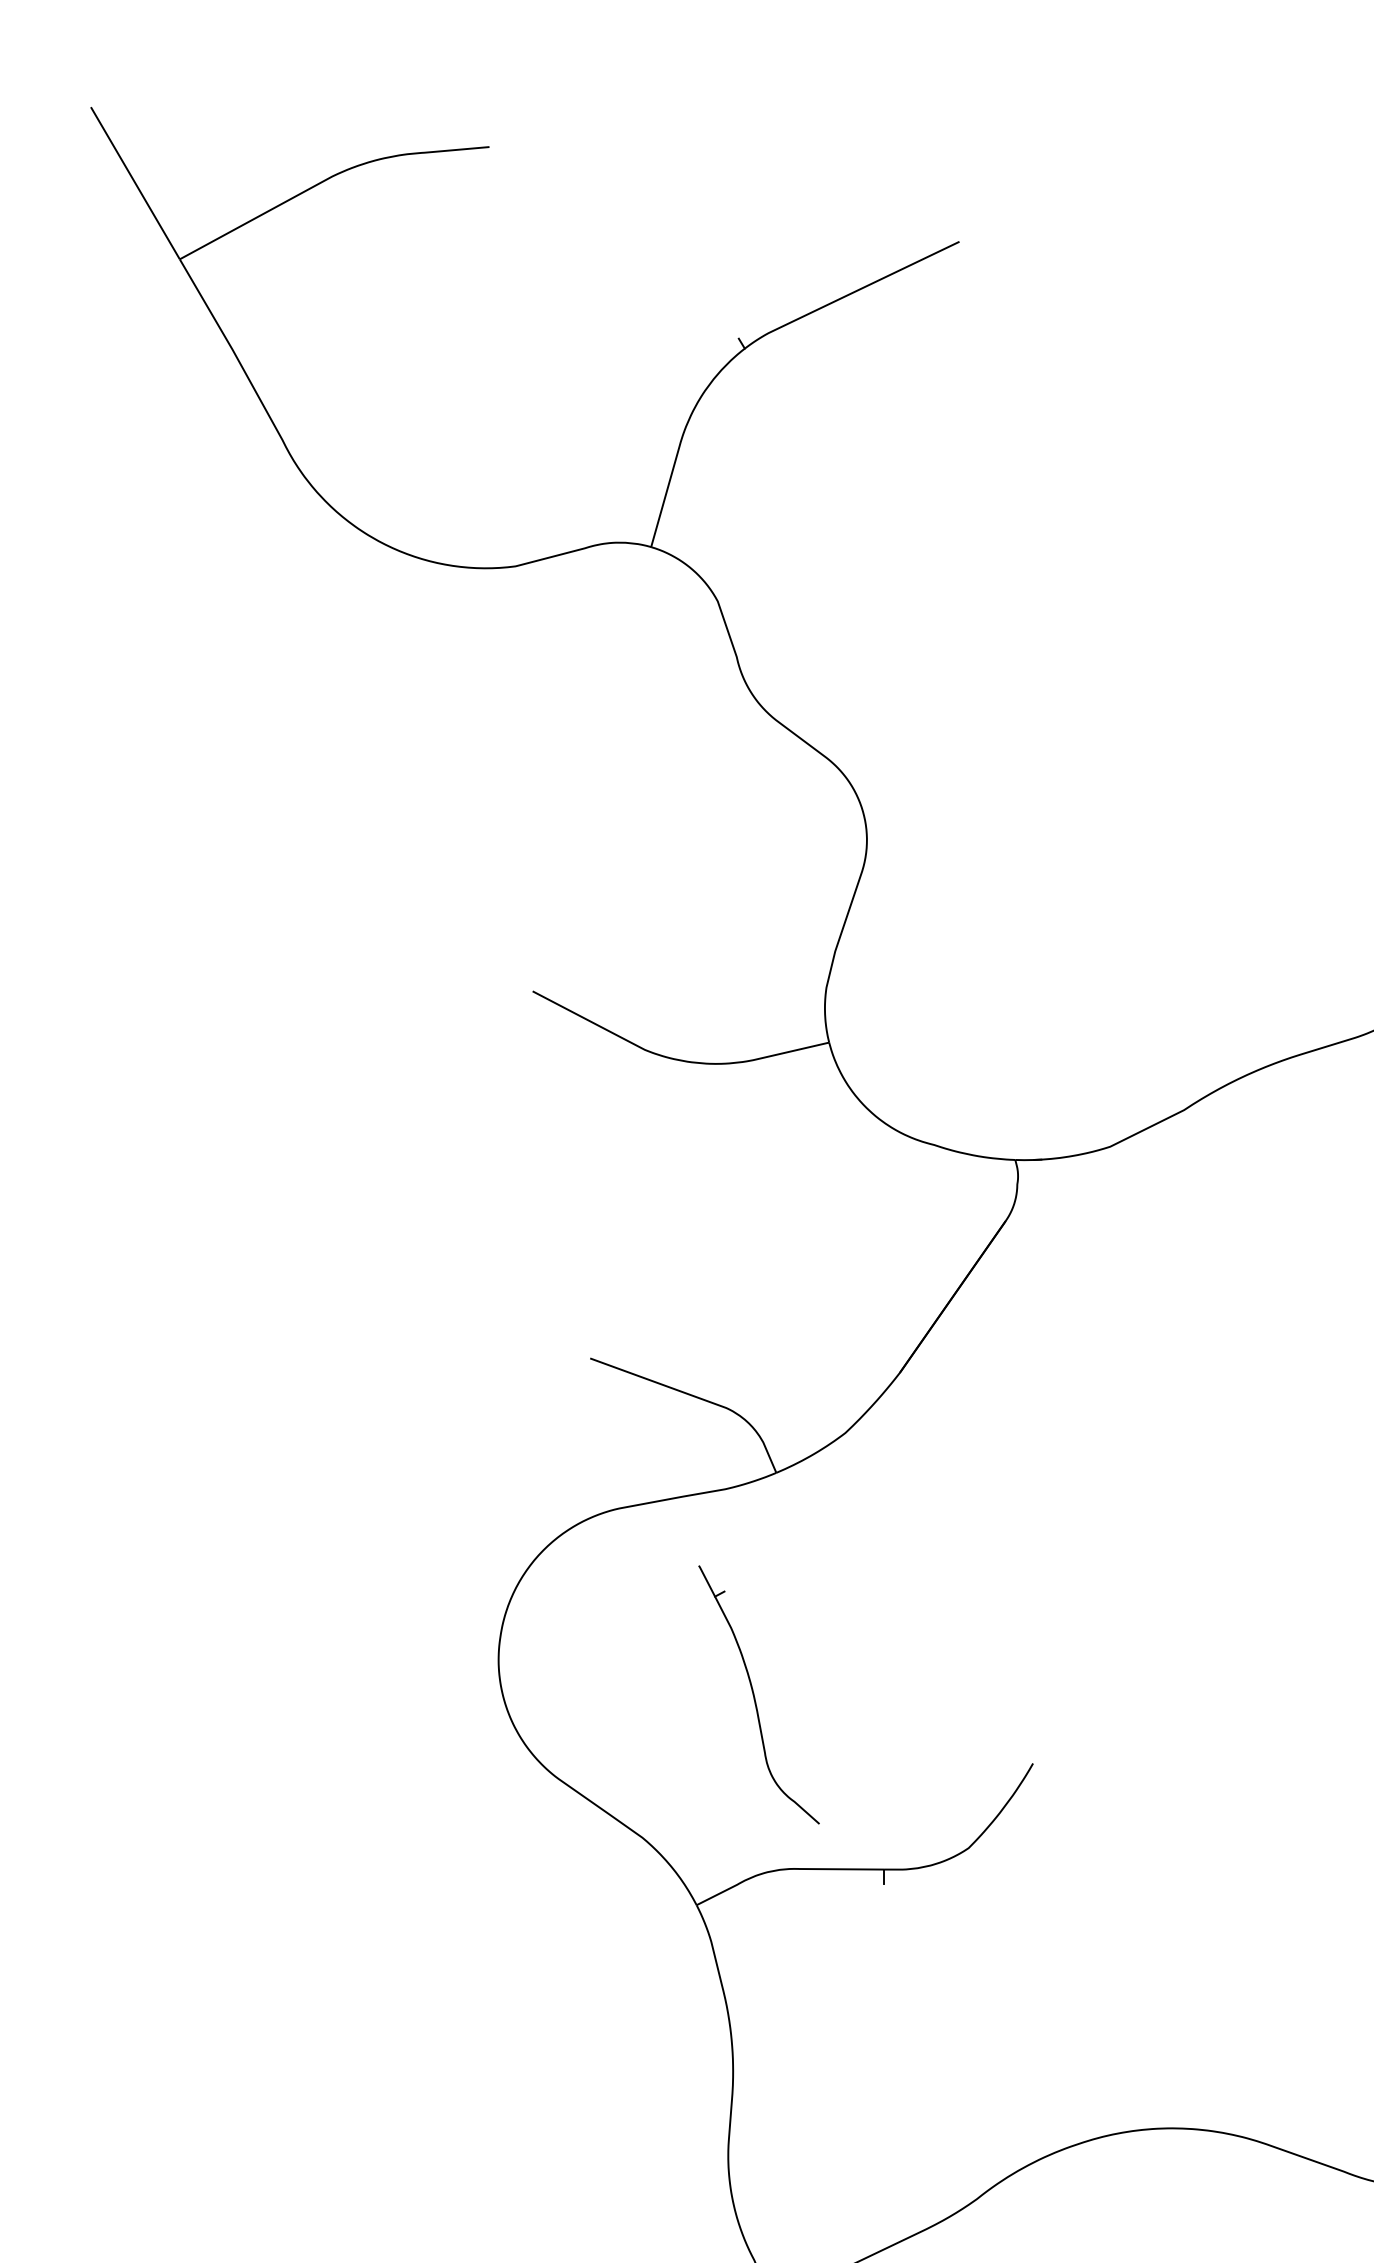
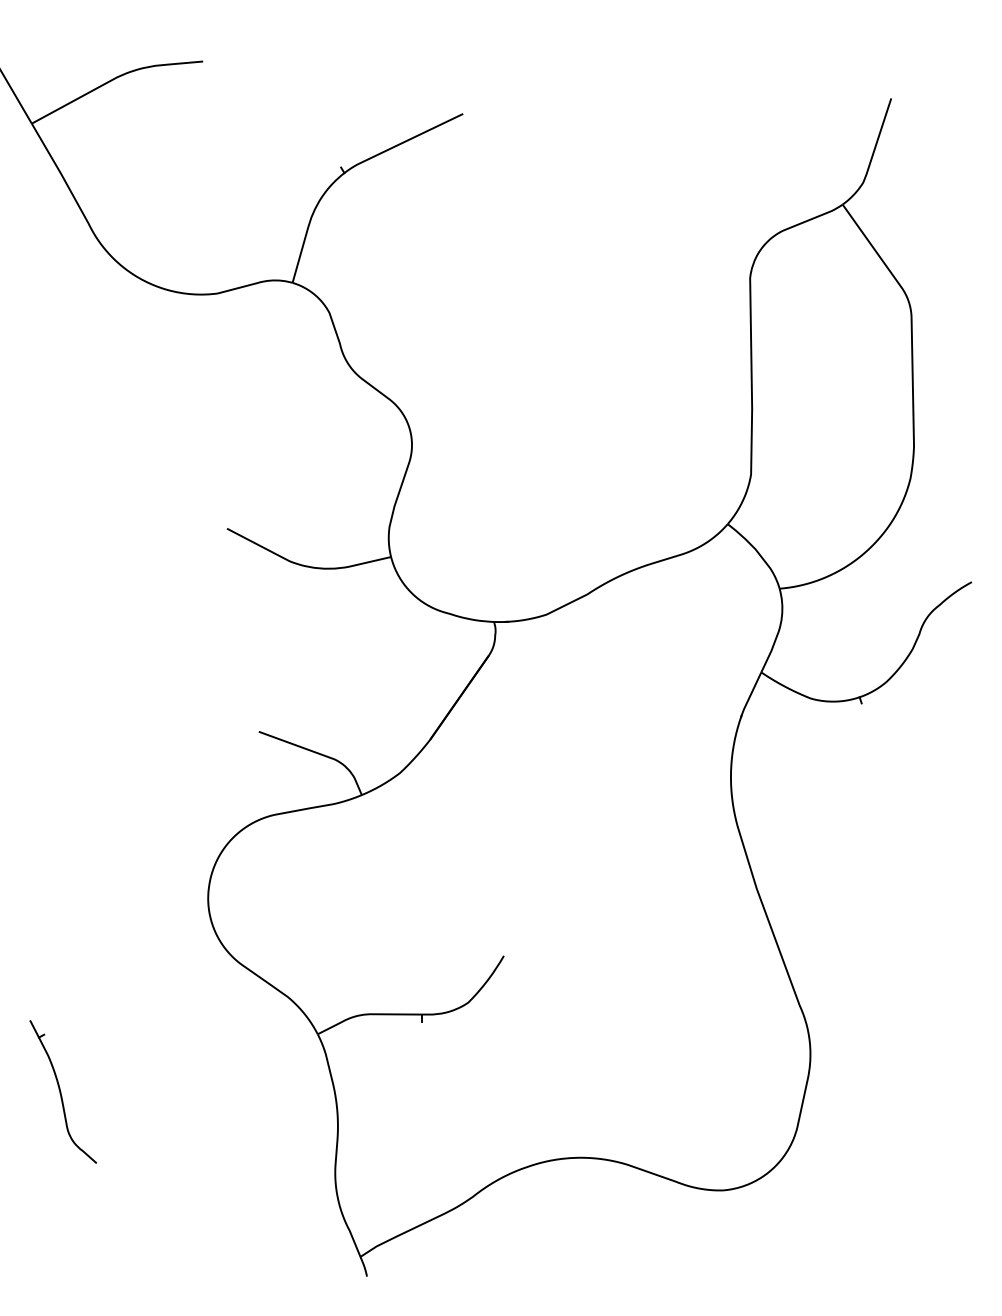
part: (759, 1694) -> (63, 1091), moved

